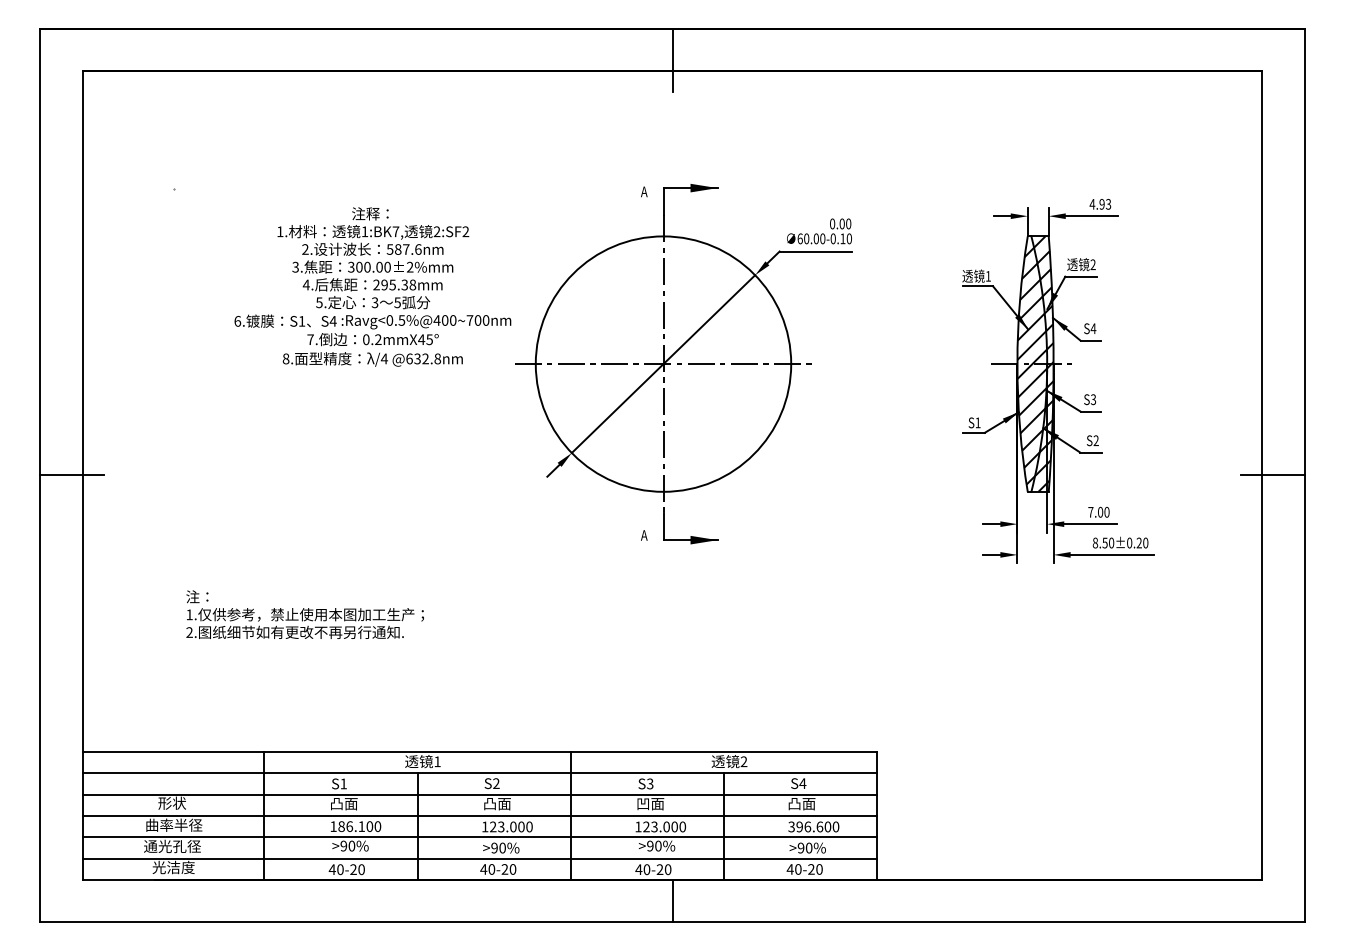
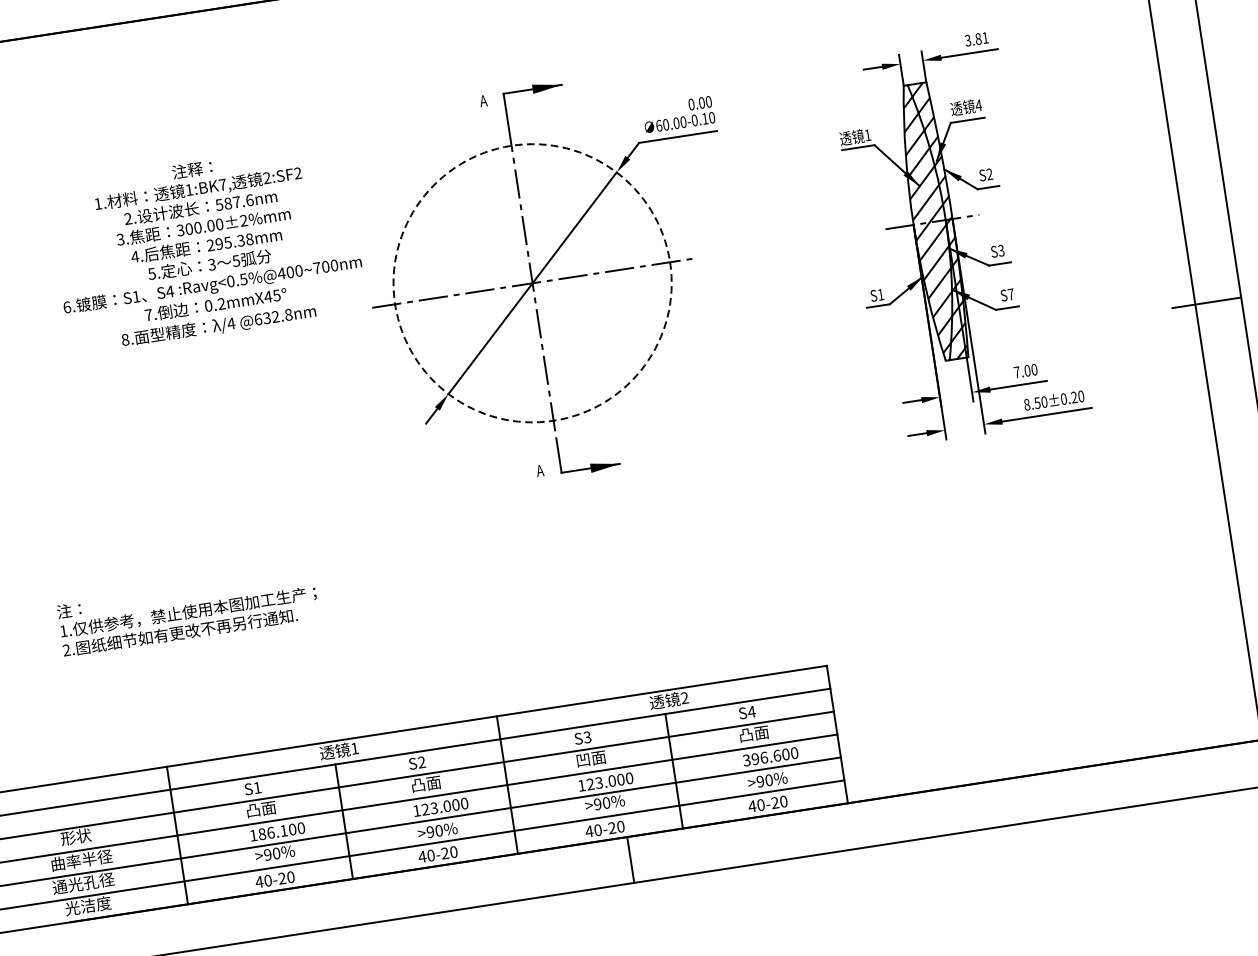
text: (1100, 203) -> (976, 38), 4.93 -> 3.81
text: (1092, 264) -> (978, 105), 2 -> 4
text: (1093, 328) -> (989, 174), S4 -> S2
circle: (663, 363) -> (532, 282), solid -> dashed
text: (1095, 440) -> (1010, 294), S2 -> S7

